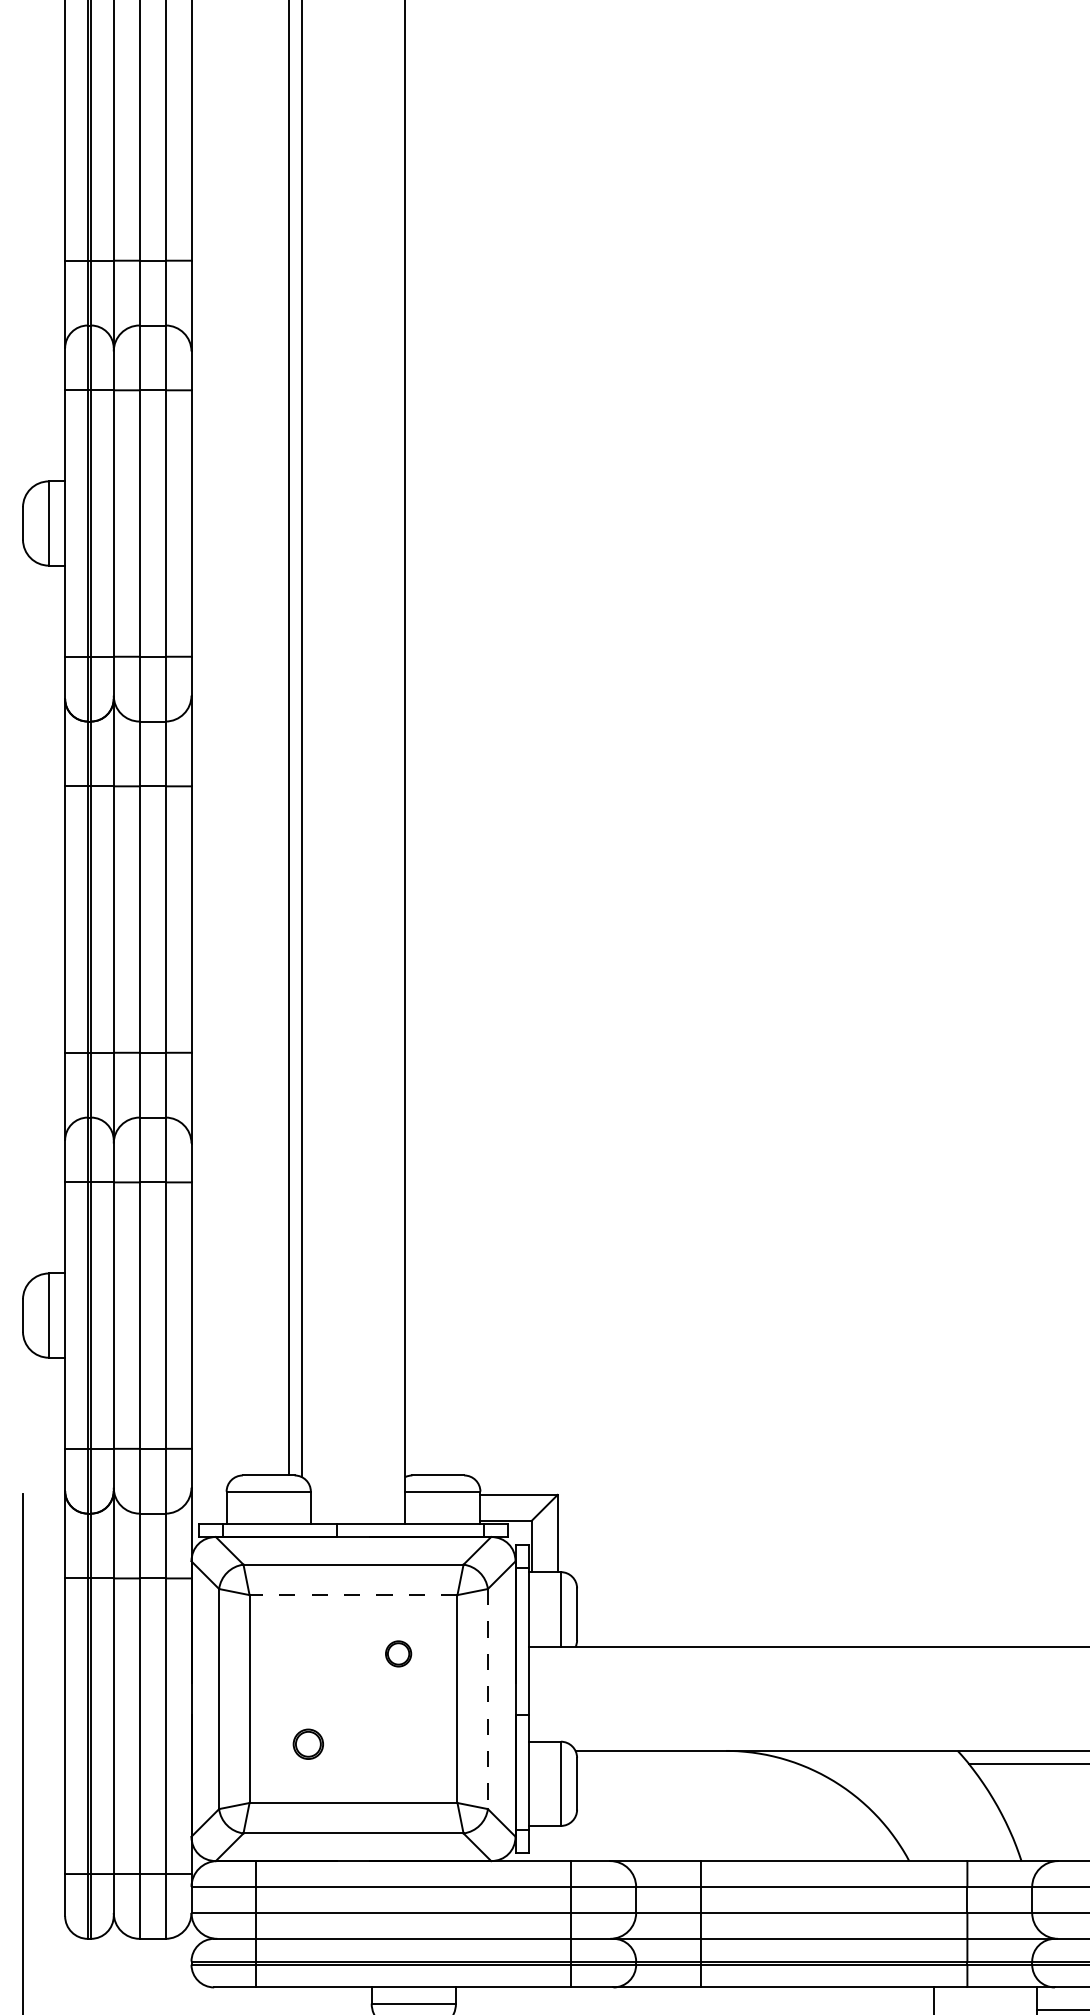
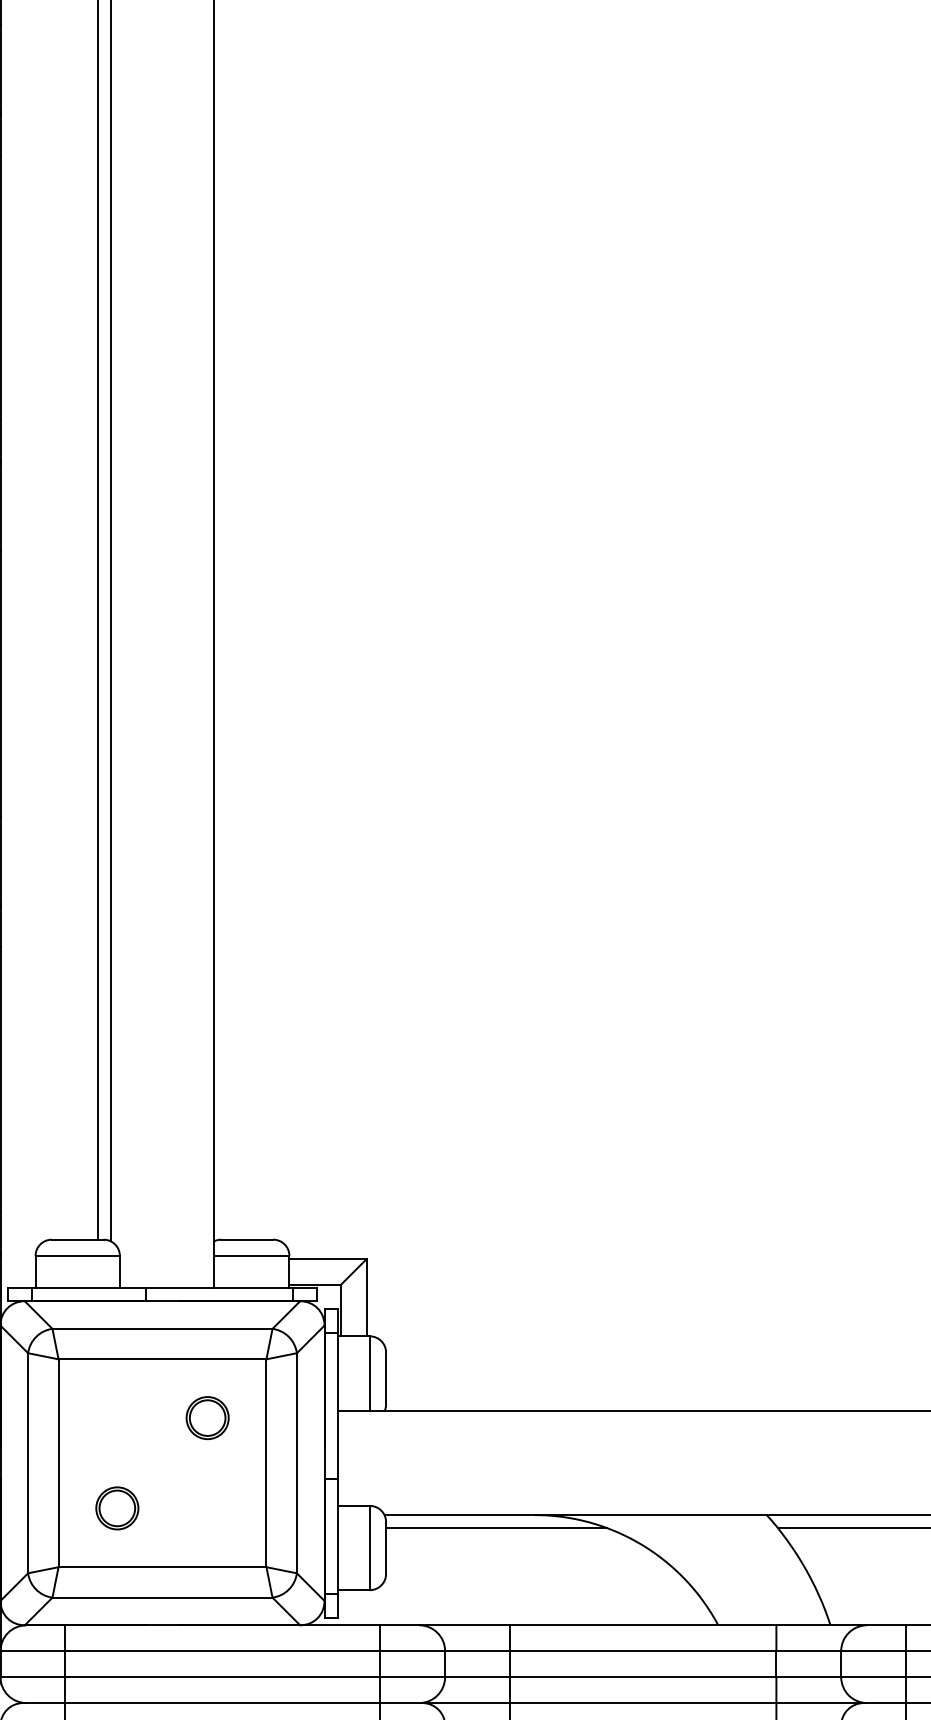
line: (353, 1595) -> (162, 1359), dashed -> solid
part: (398, 1653) -> (207, 1417), size x1.67
line: (487, 1699) -> (296, 1463), dashed -> solid
part: (308, 1744) -> (117, 1508), size x1.43
line: (687, 1763) -> (496, 1527), added

